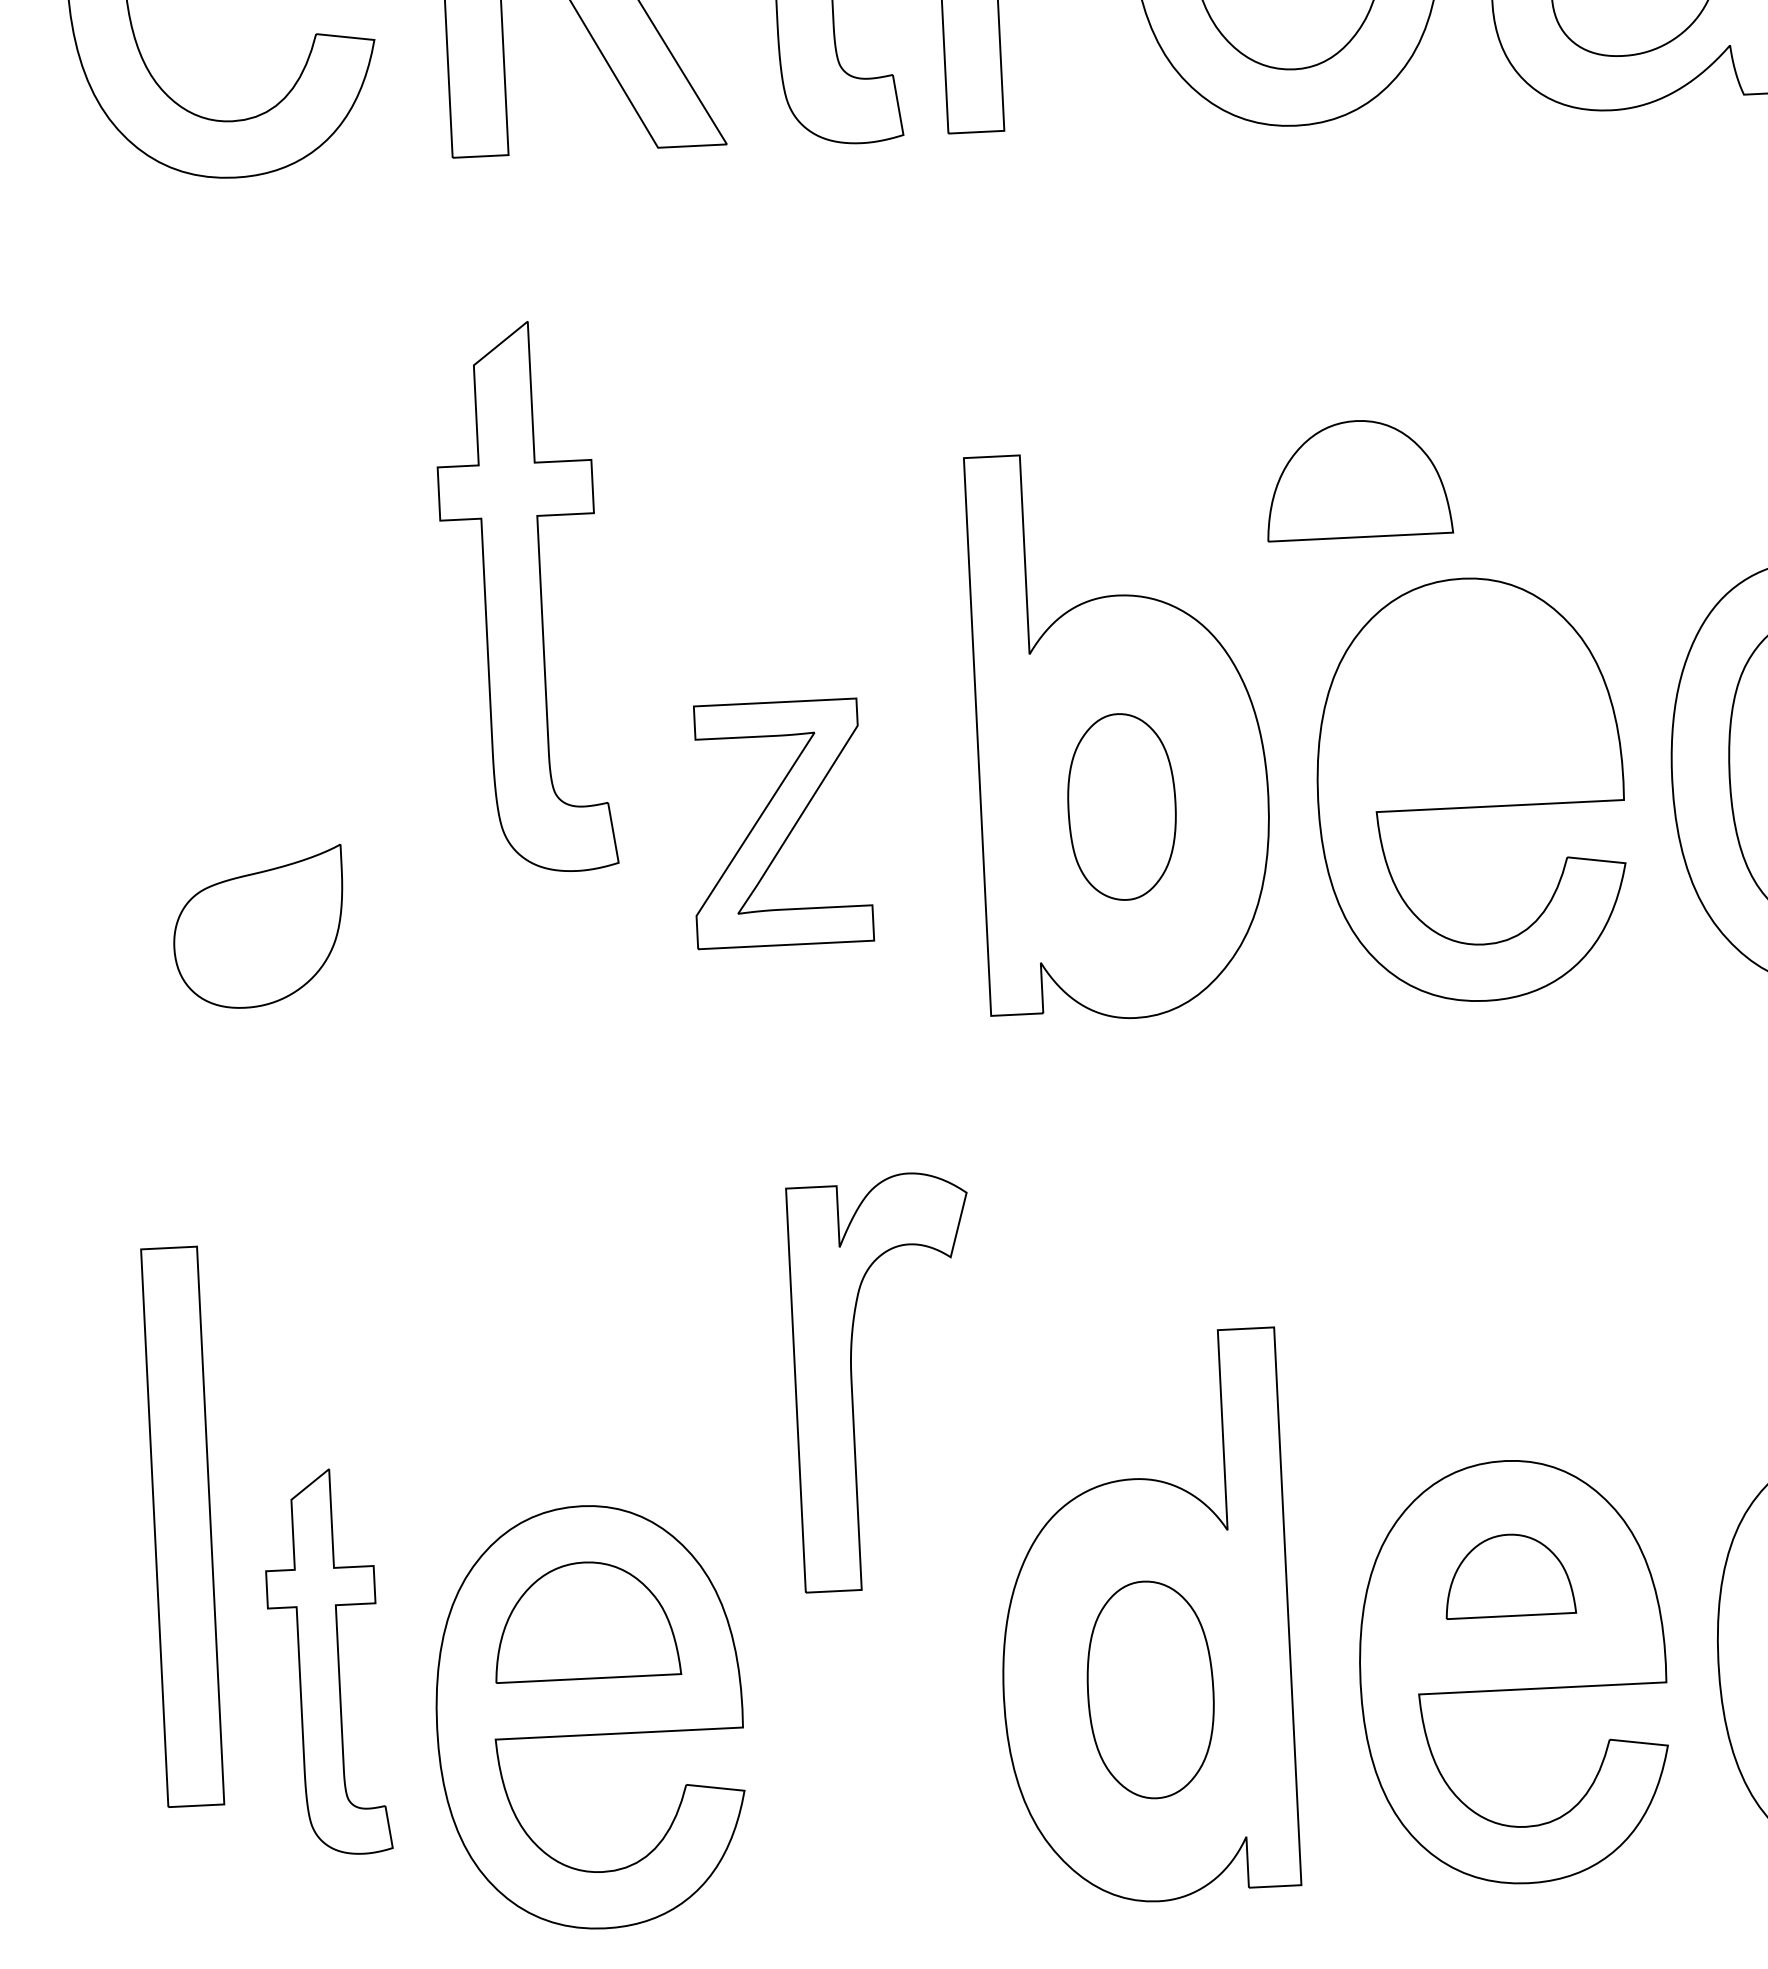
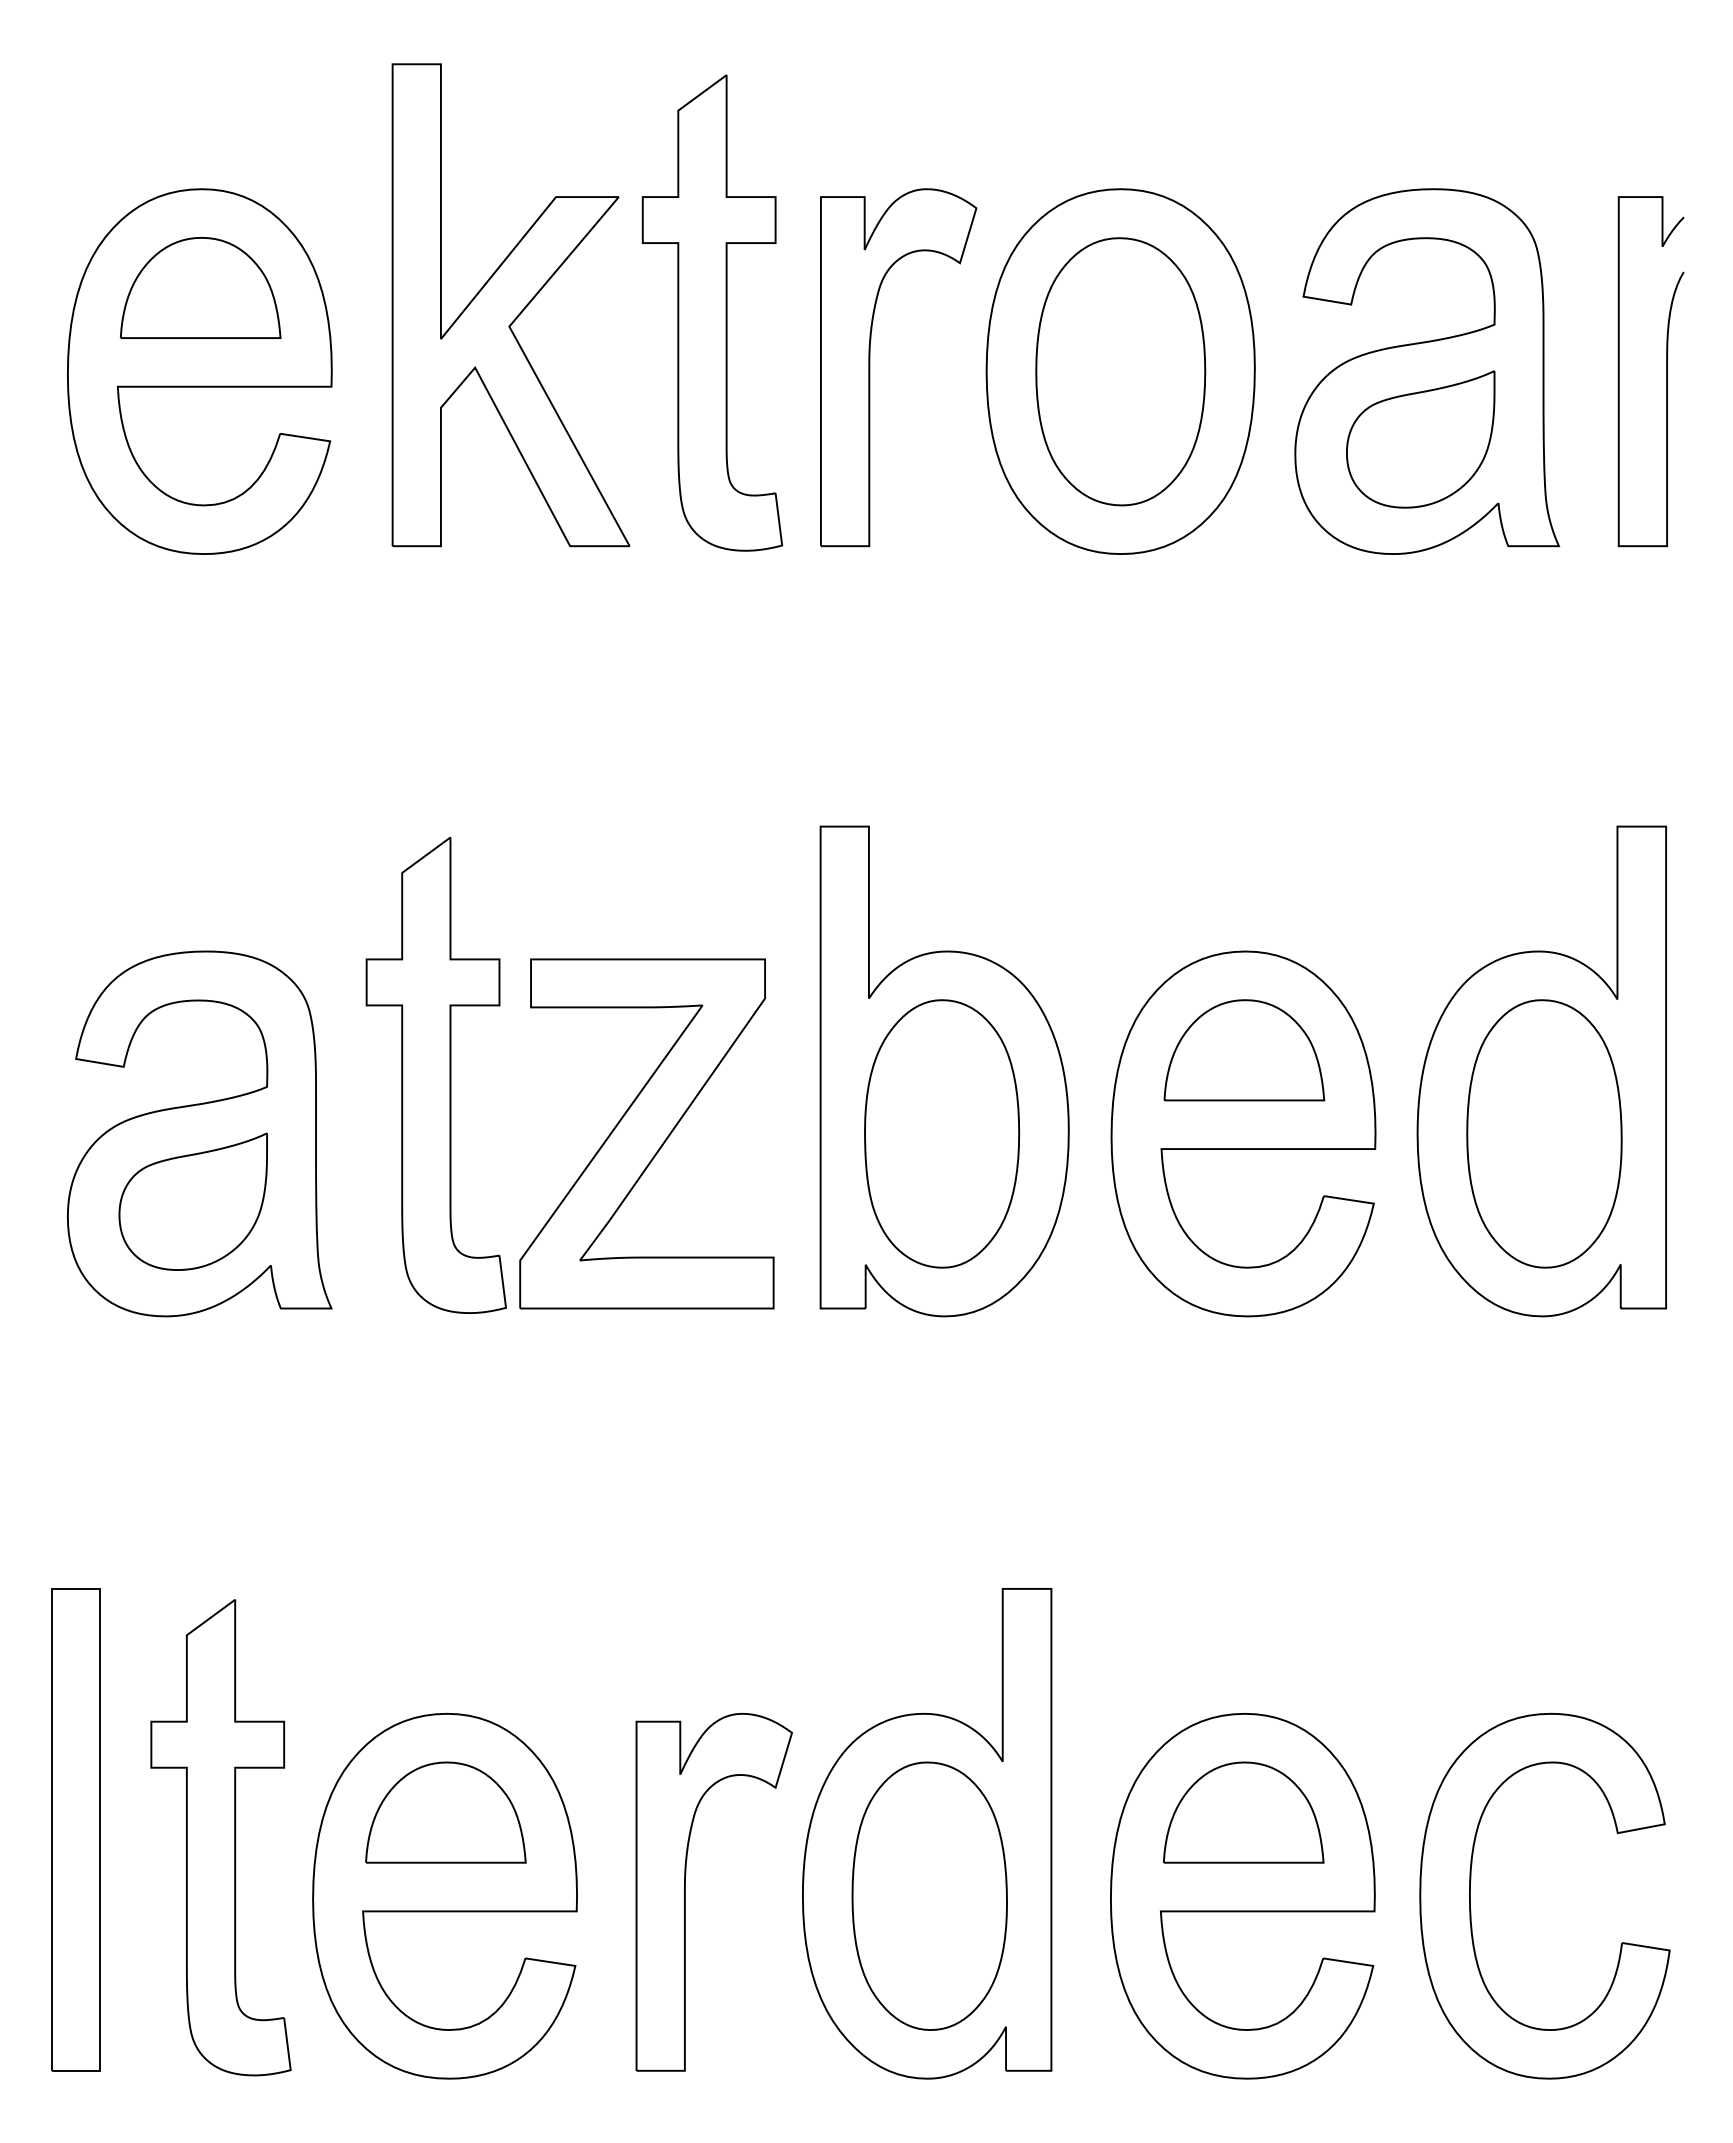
part: (1358, 479) -> (1244, 1050), moved
part: (523, 597) -> (435, 1075), moved
part: (1122, 806) -> (942, 1133), size x1.67
part: (779, 823) -> (646, 1133), size x1.67
part: (262, 848) -> (199, 1133), added
part: (852, 1382) -> (685, 1891), moved
part: (181, 1526) -> (75, 1829), moved
part: (1509, 1575) -> (1243, 1812), size x1.43
part: (326, 1662) -> (220, 1837), size x1.43
part: (1150, 1689) -> (929, 1895), size x1.43

